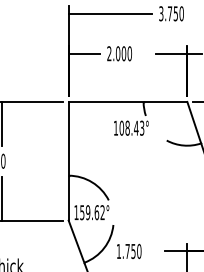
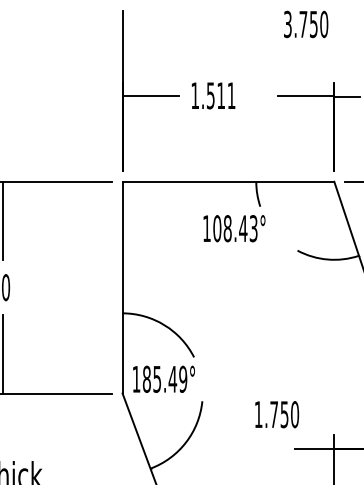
line: (110, 13) -> (197, 23), removed
text: (119, 53) -> (213, 95), 2.000 -> 1.511
text: (92, 212) -> (165, 378), 159.62° -> 185.49°
text: (129, 250) -> (277, 412), moved

